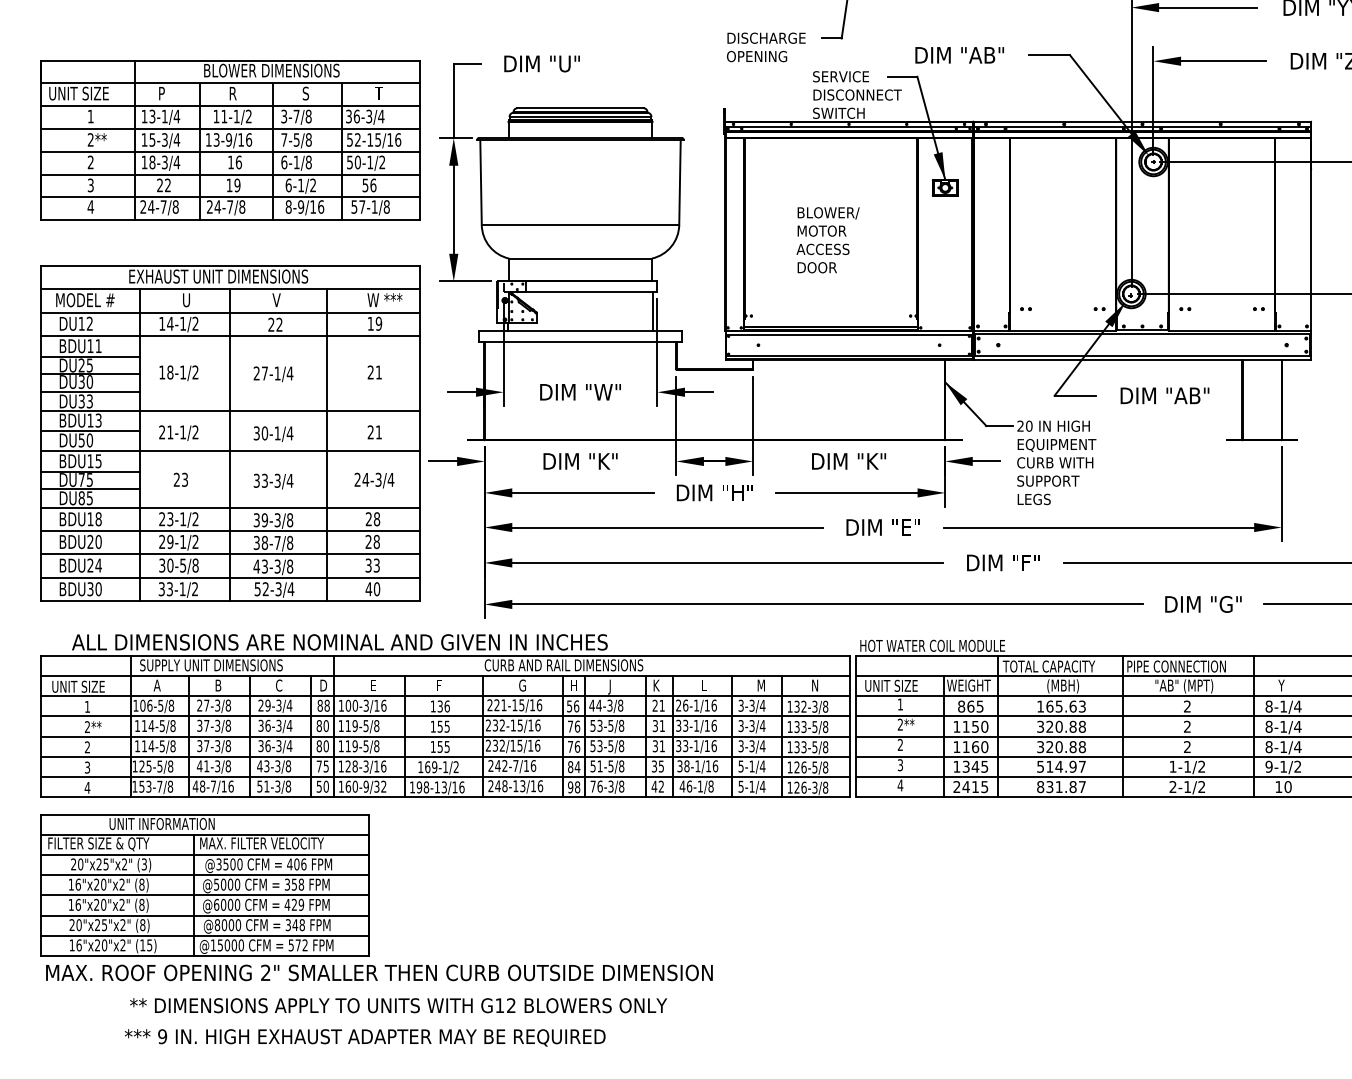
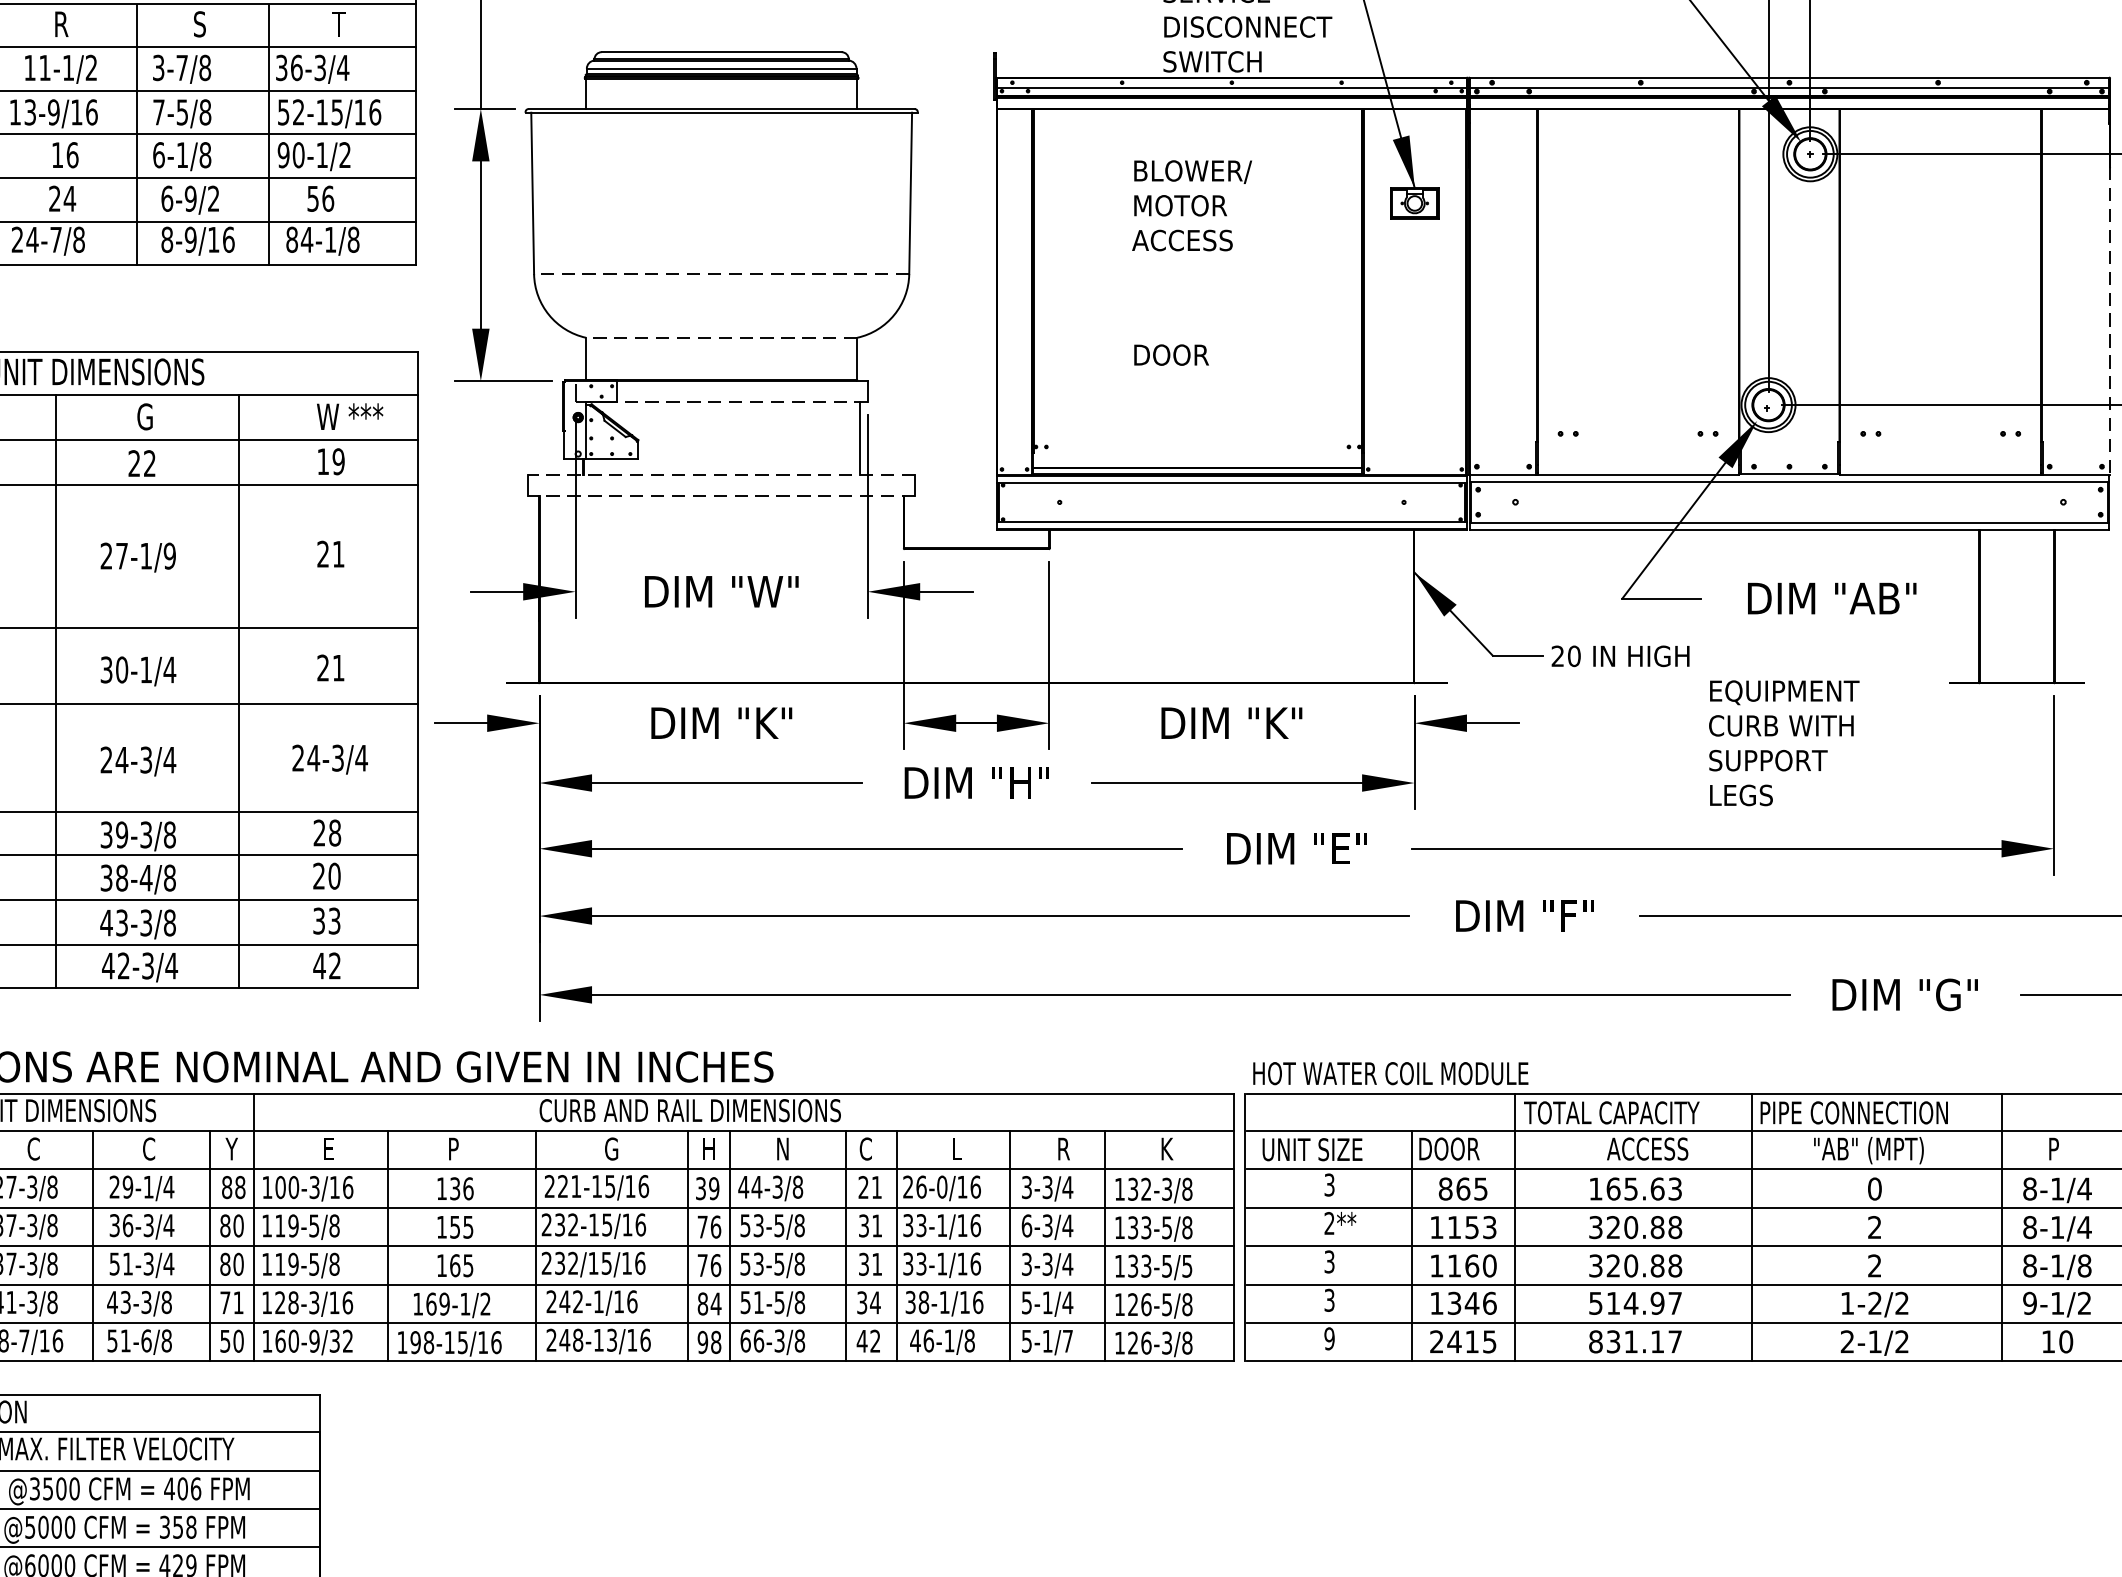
text: (350, 161) -> (284, 153), 50-1/2 -> 90-1/2
text: (233, 185) -> (62, 198), 19 -> 24
text: (301, 185) -> (191, 198), 6-1/2 -> 6-9/2
text: (358, 206) -> (299, 238), 57-1/8 -> 84-1/8
line: (580, 225) -> (721, 274), solid -> dashed
text: (827, 230) -> (1190, 204), moved
line: (1311, 249) -> (2110, 320), solid -> dashed
line: (580, 258) -> (721, 337), solid -> dashed
line: (591, 292) -> (742, 402), solid -> dashed
text: (276, 300) -> (144, 417), V -> G
line: (580, 330) -> (721, 474), solid -> dashed
line: (580, 341) -> (721, 495), solid -> dashed
text: (289, 373) -> (168, 556), 27-1/4 -> 27-1/9
text: (1056, 472) -> (1783, 744), moved
text: (260, 480) -> (113, 759), 33-3/4 -> 24-3/4
text: (376, 541) -> (334, 875), 28 -> 20
text: (277, 542) -> (145, 877), 38-7/8 -> 38-4/8
text: (257, 589) -> (107, 966), 52-3/4 -> 42-3/4
text: (376, 589) -> (334, 966), 40 -> 42
text: (218, 685) -> (33, 1148), B -> C
text: (323, 685) -> (233, 1148), D -> Y
text: (439, 685) -> (453, 1148), F -> P
text: (656, 685) -> (866, 1148), K -> C
text: (761, 685) -> (1065, 1148), M -> R
text: (815, 685) -> (1168, 1148), N -> K
text: (968, 685) -> (1458, 1148), WEIGHT -> DOOR
text: (1281, 685) -> (2053, 1148), Y -> P
text: (611, 686) -> (780, 1150), J -> N
text: (1067, 686) -> (1646, 1150), (MBH) -> ACCESS
text: (899, 704) -> (1327, 1185), 1 -> 3
text: (278, 705) -> (147, 1186), 29-3/4 -> 29-1/4
text: (696, 705) -> (942, 1186), 26-1/16 -> 26-0/16
text: (573, 706) -> (708, 1188), 56 -> 39
text: (1187, 706) -> (1874, 1188), 2 -> 0
text: (740, 726) -> (1025, 1226), 3-3/4 -> 6-3/4
text: (984, 726) -> (1489, 1226), 1150 -> 1153
text: (900, 745) -> (1329, 1262), 2 -> 3
text: (264, 746) -> (121, 1264), 36-3/4 -> 51-3/4
text: (439, 746) -> (453, 1264), 155 -> 165
text: (825, 747) -> (1187, 1266), 133-5/8 -> 133-5/5
text: (1297, 747) -> (2083, 1266), 8-1/4 -> 8-1/8
text: (515, 765) -> (598, 1300), 242-7/16 -> 242-1/16
text: (325, 766) -> (237, 1302), 75 -> 71
text: (661, 766) -> (875, 1302), 35 -> 34
text: (984, 766) -> (1489, 1302), 1345 -> 1346
text: (1187, 766) -> (1874, 1302), 1-1/2 -> 1-2/2
text: (900, 785) -> (1329, 1338), 4 -> 9
text: (277, 786) -> (145, 1340), 51-3/8 -> 51-6/8
text: (444, 786) -> (463, 1340), 198-13/16 -> 198-15/16
text: (592, 786) -> (744, 1340), 76-3/8 -> 66-3/8
text: (762, 786) -> (1067, 1340), 5-1/4 -> 5-1/7
text: (1072, 787) -> (1656, 1342), 831.87 -> 831.17

